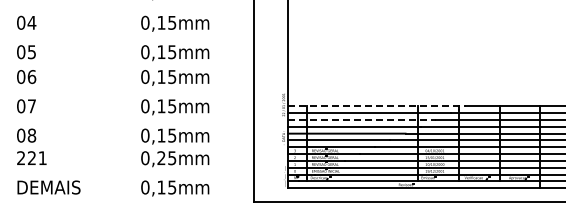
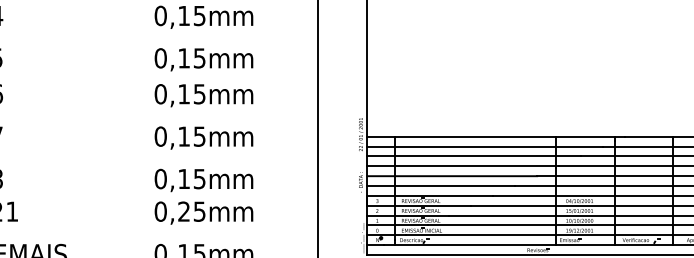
line: (377, 106) -> (496, 136), dashed -> solid
line: (361, 120) -> (473, 157), dashed -> solid

